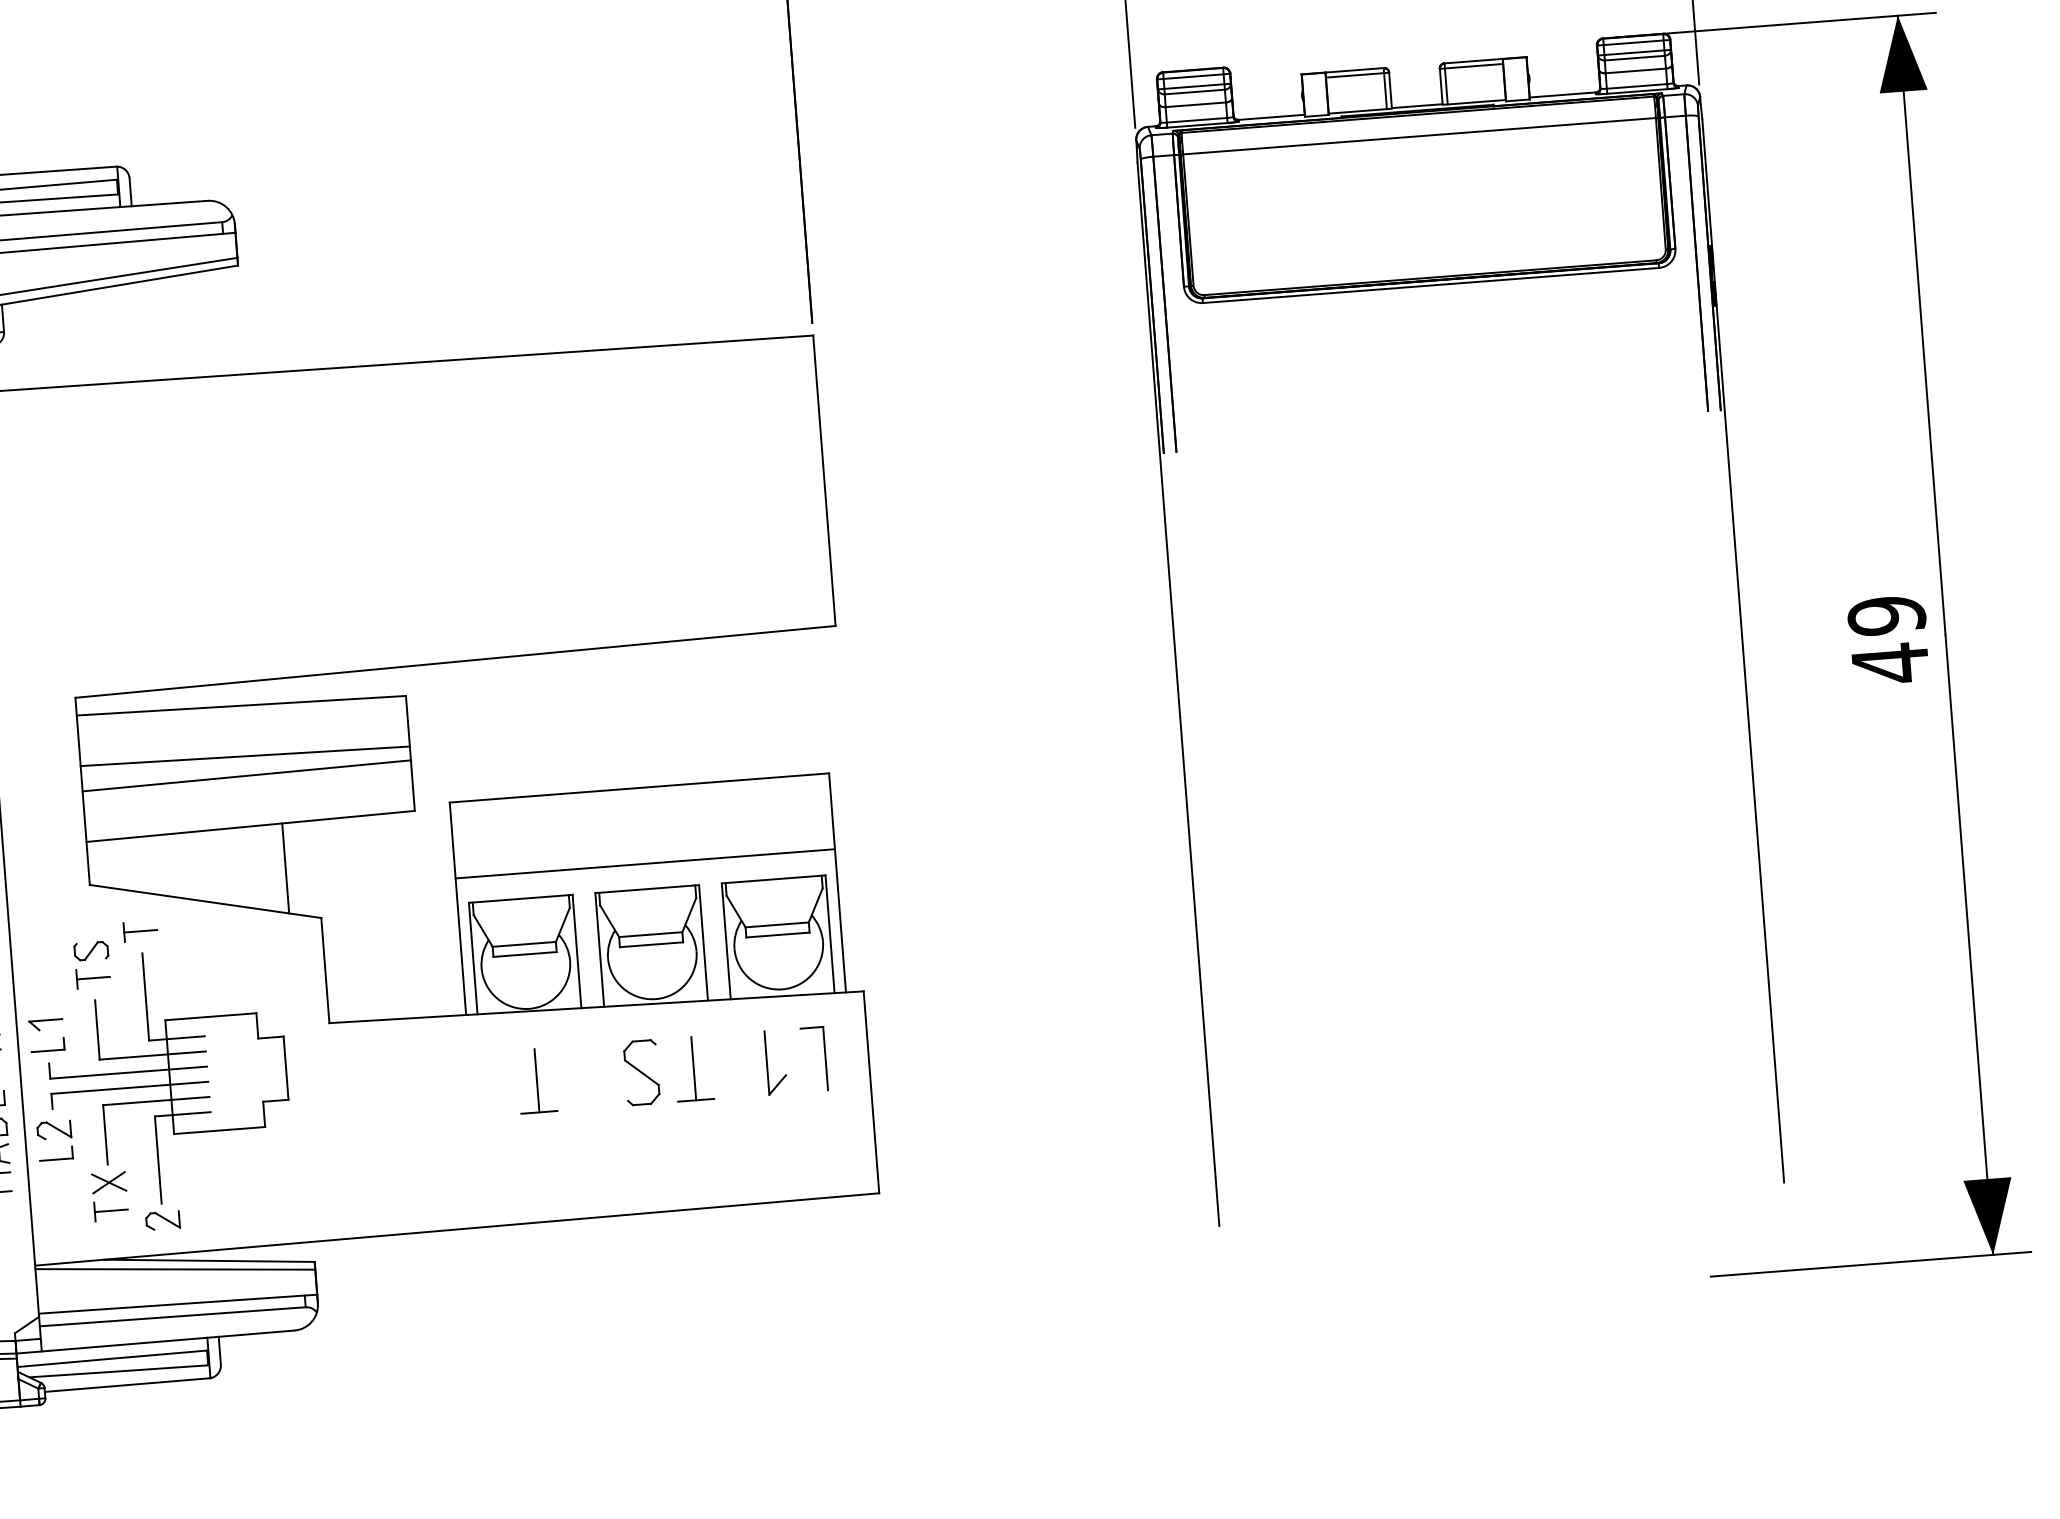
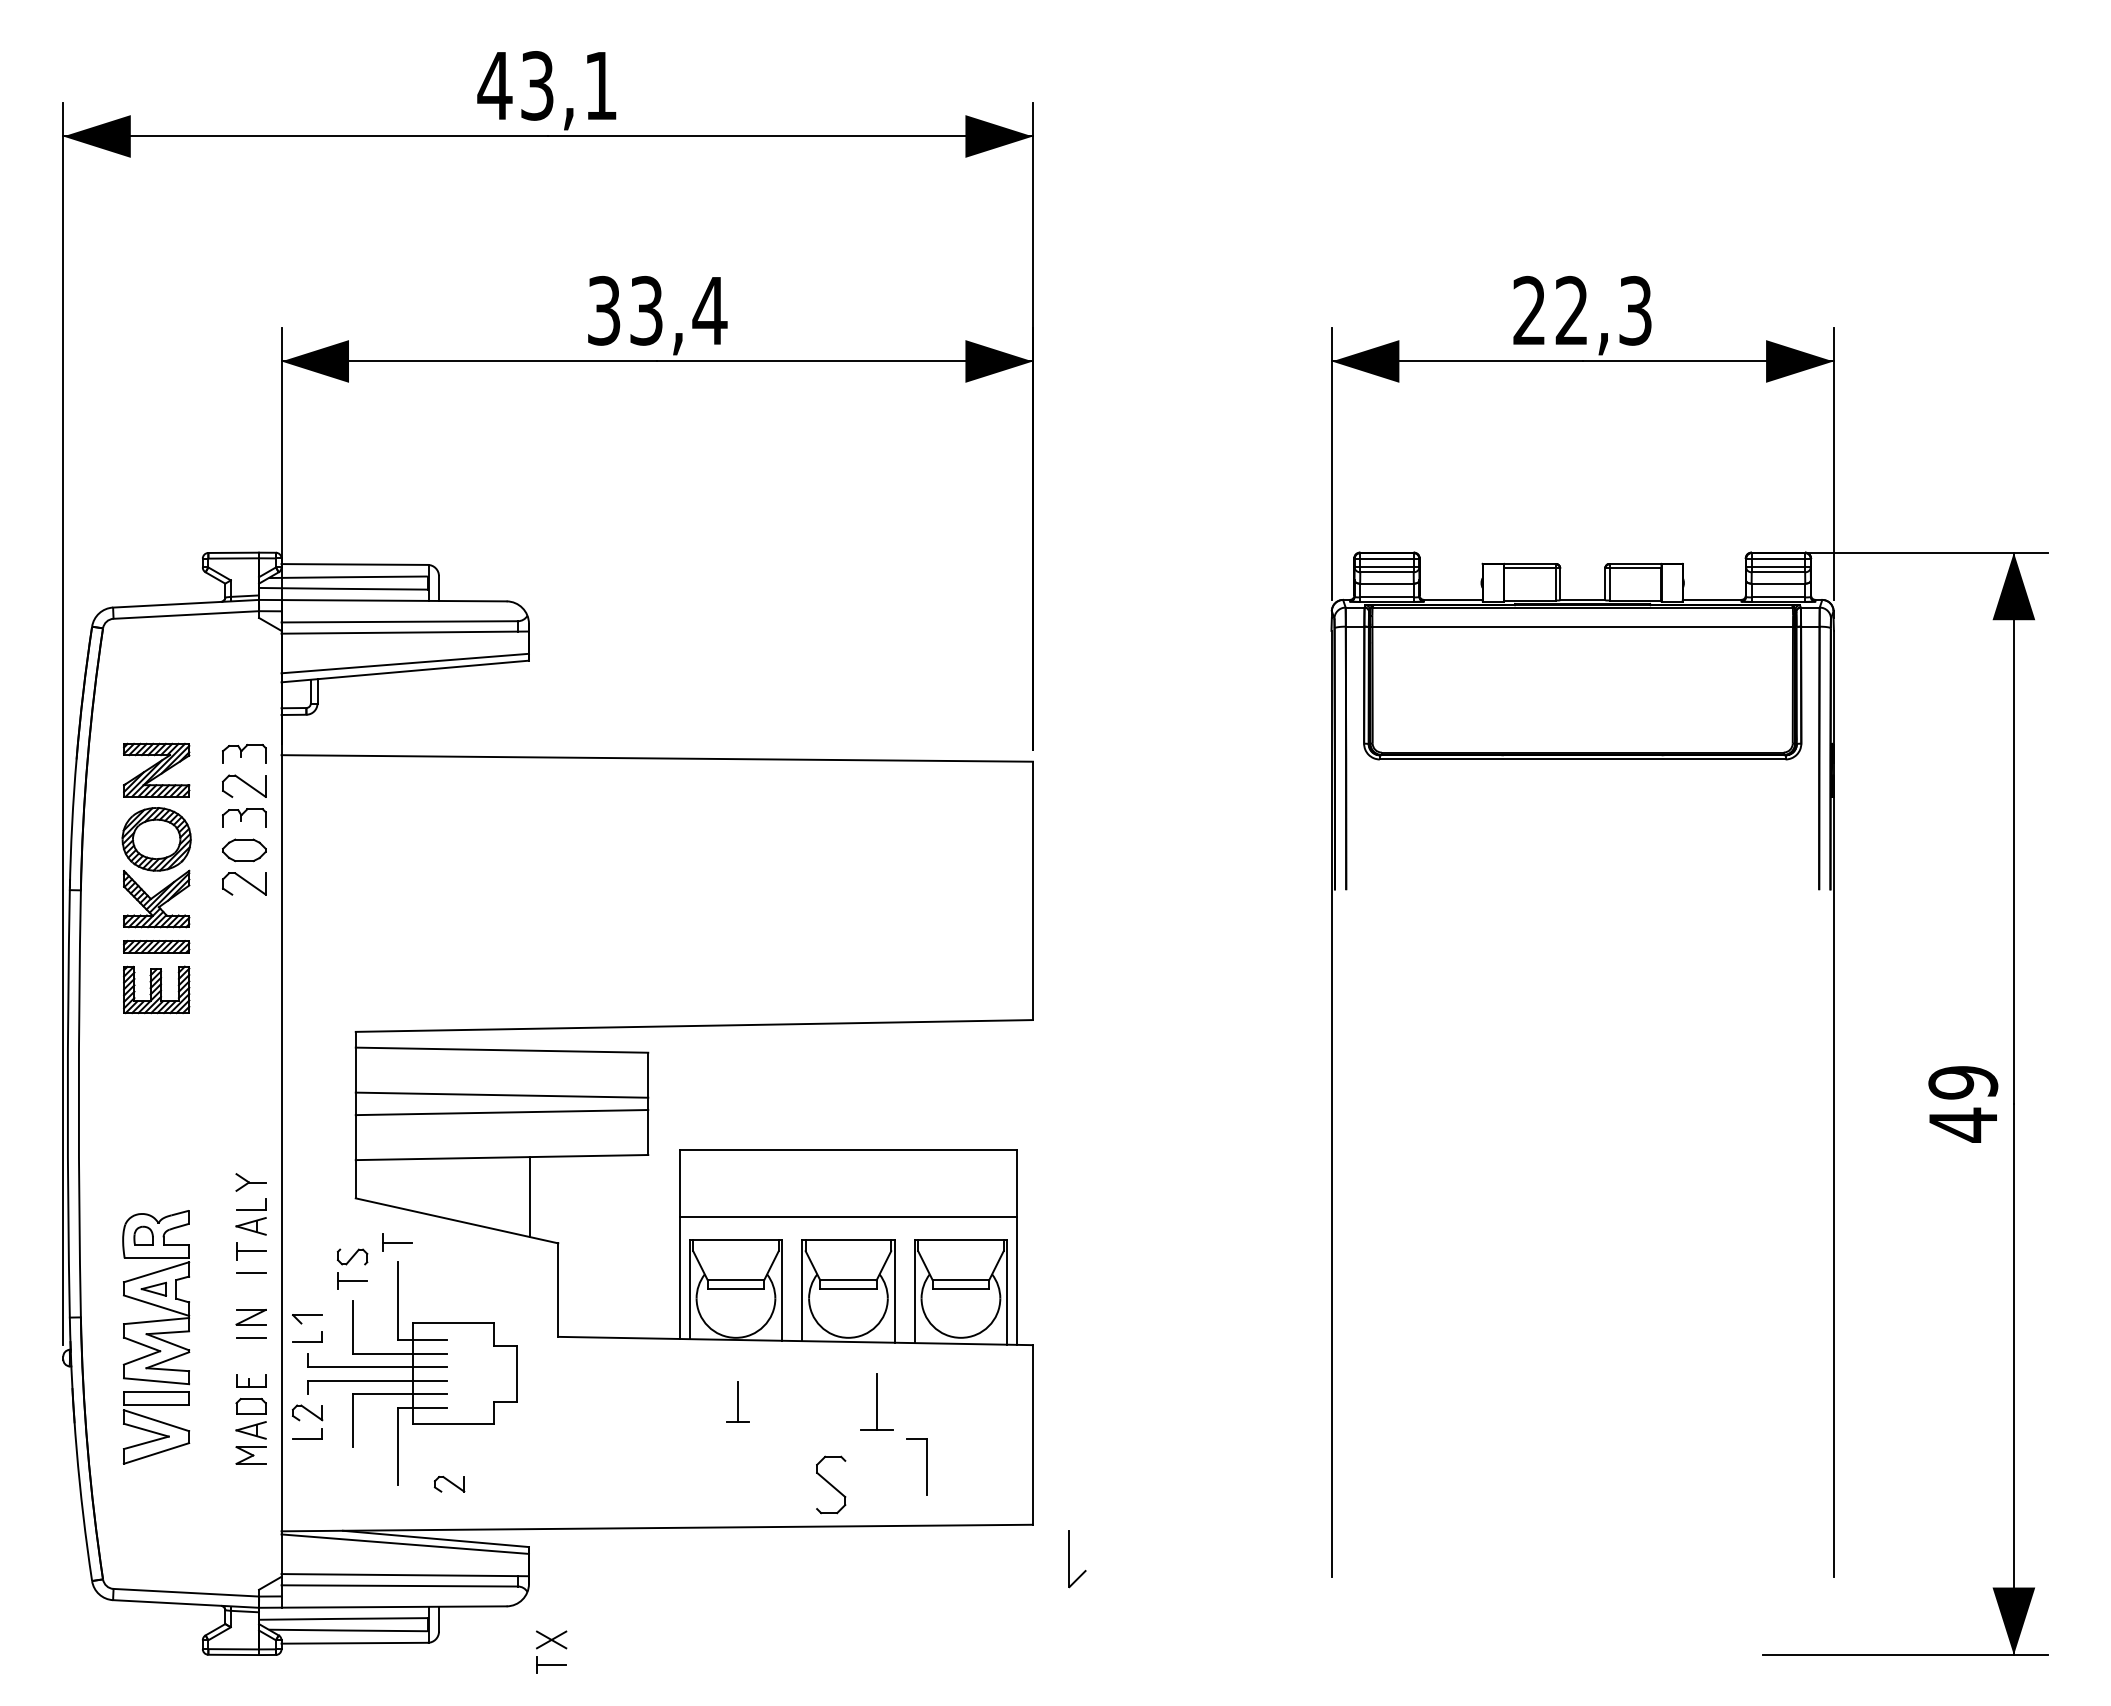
part: (825, 1058) -> (926, 1466), moved
part: (767, 1063) -> (1069, 1559), moved
part: (642, 1072) -> (831, 1484), moved
part: (536, 1080) -> (737, 1401), size x0.7
part: (104, 1186) -> (547, 1643), moved
part: (162, 1220) -> (449, 1484), moved

